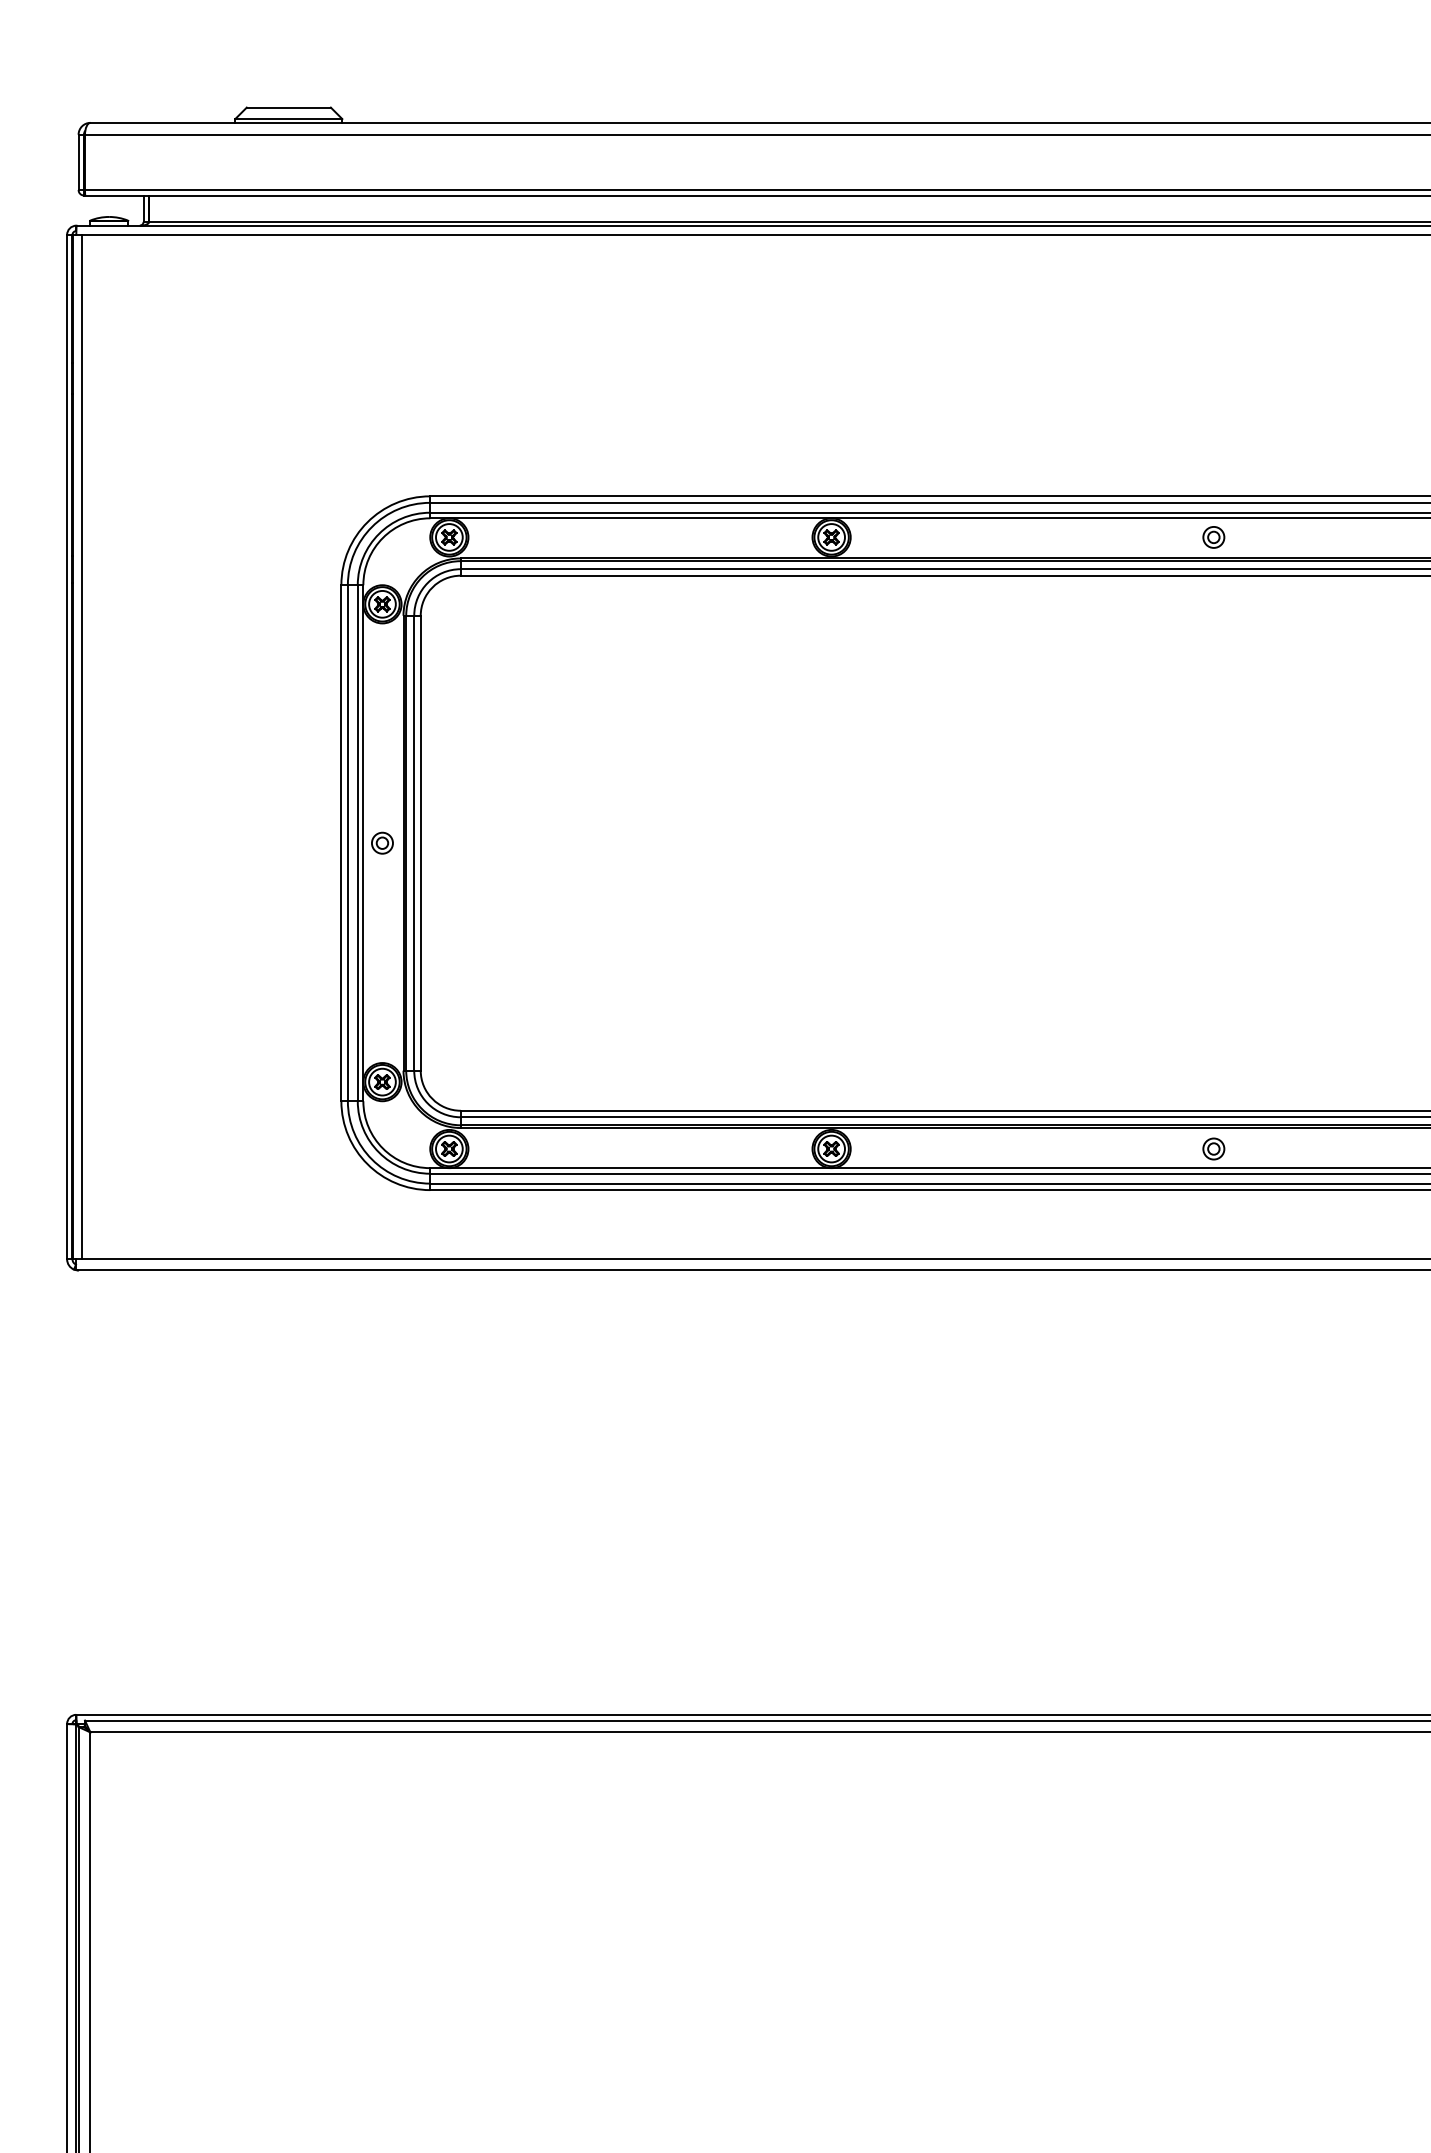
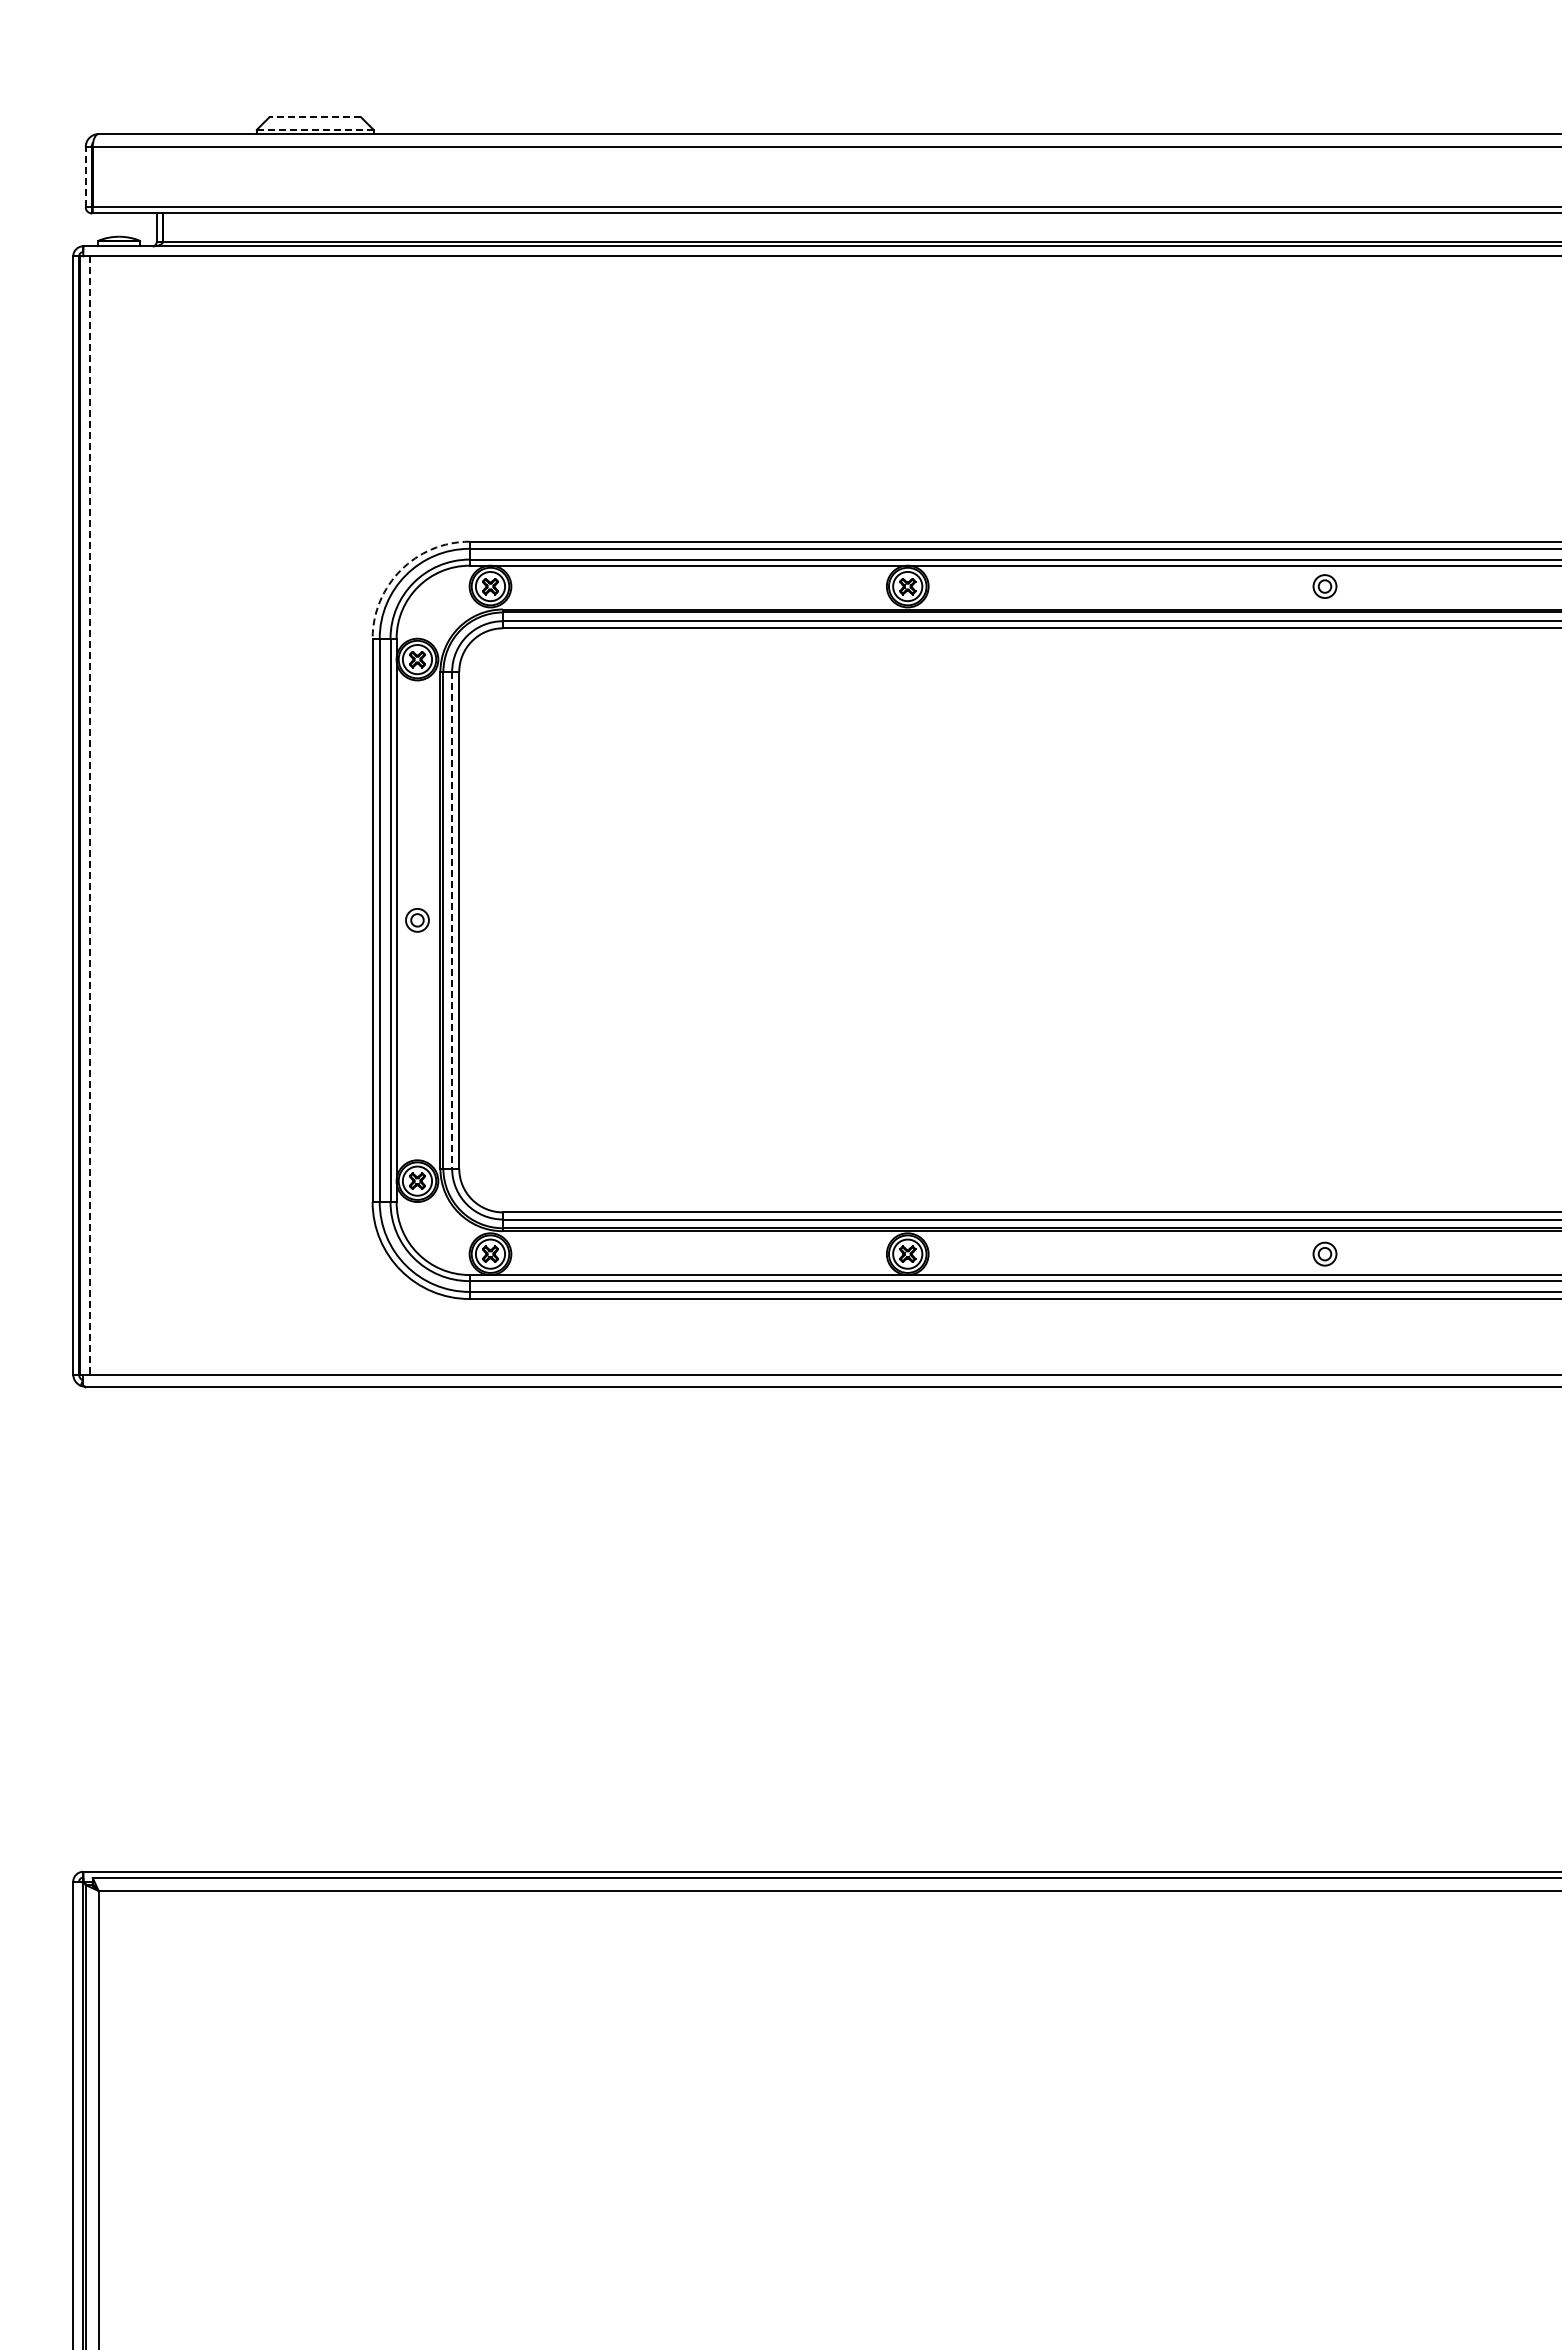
line: (289, 107) -> (315, 117), solid -> dashed
line: (288, 118) -> (314, 129), solid -> dashed
line: (78, 161) -> (85, 176), solid -> dashed
arc: (367, 522) -> (401, 570), solid -> dashed
line: (82, 747) -> (89, 815), solid -> dashed
line: (414, 843) -> (452, 920), solid -> dashed

